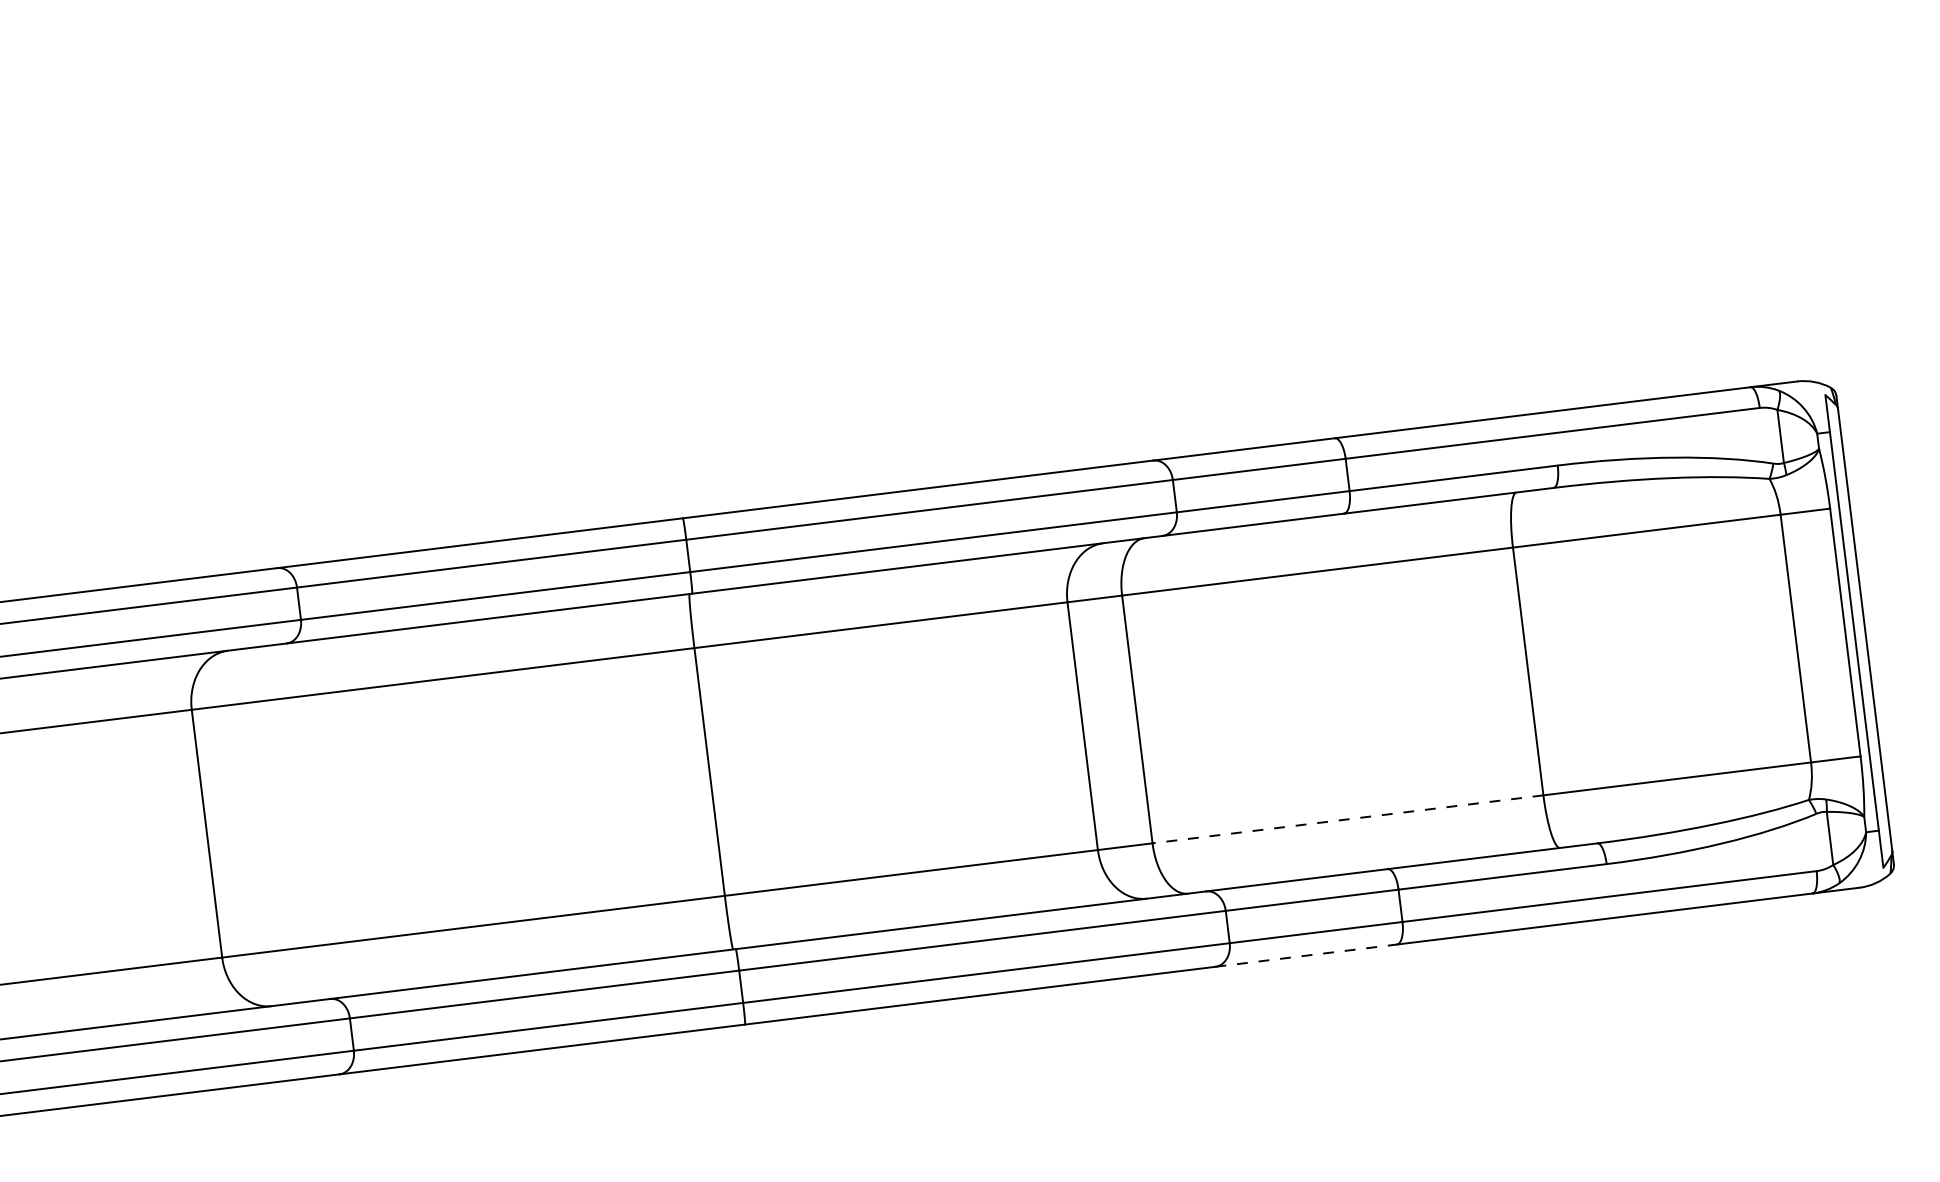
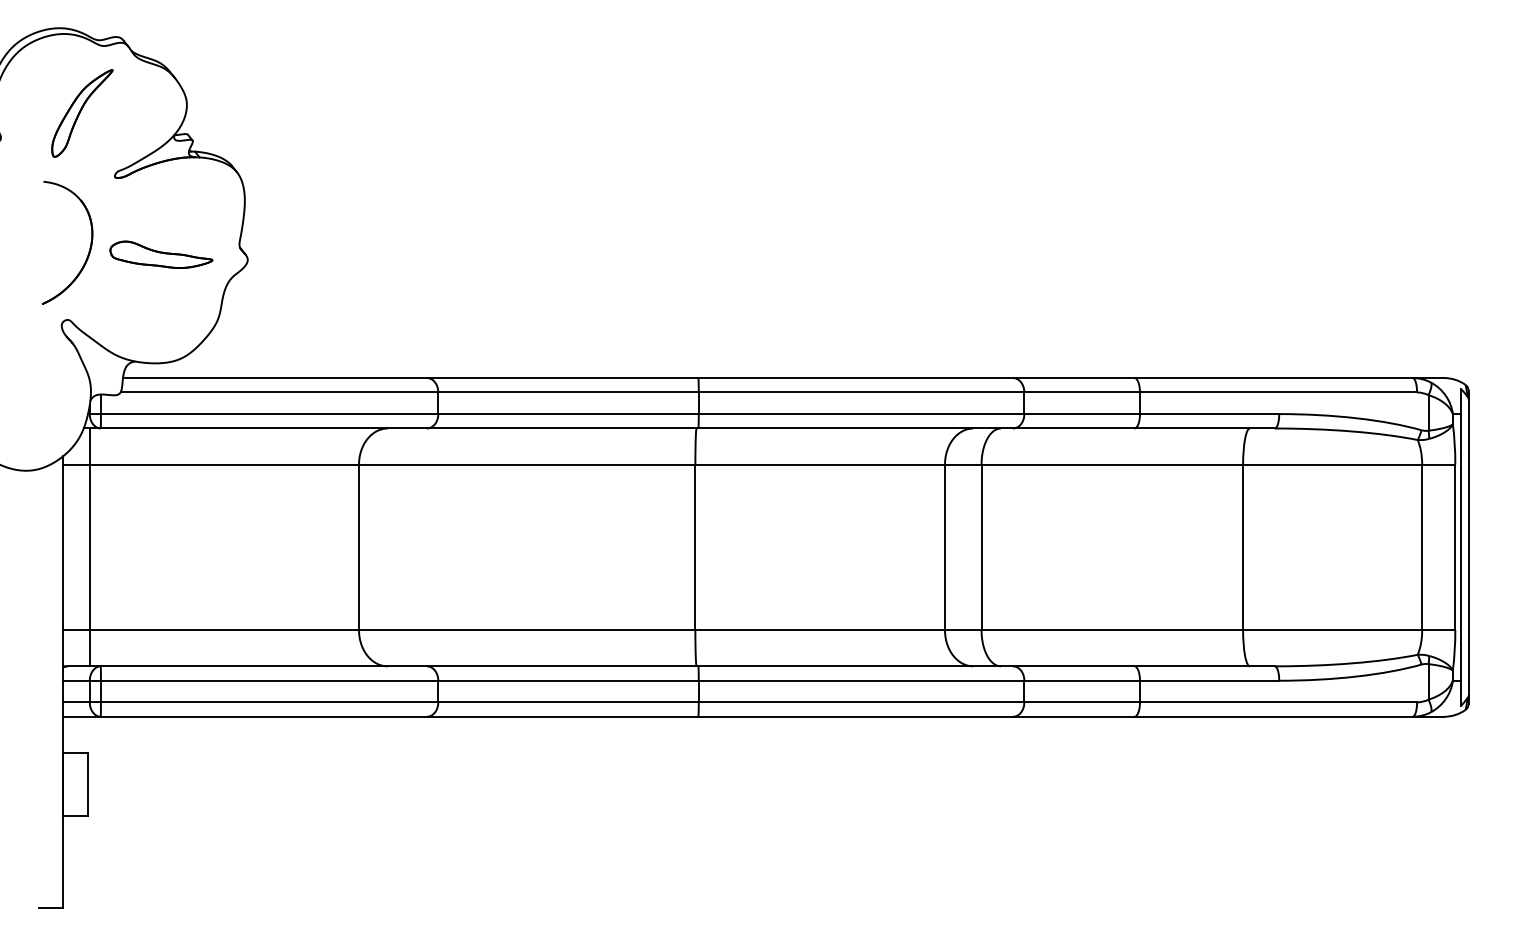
line: (1348, 819) -> (1112, 630), dashed -> solid
line: (1305, 955) -> (1073, 716), dashed -> solid

